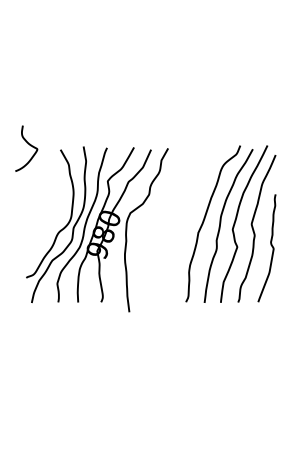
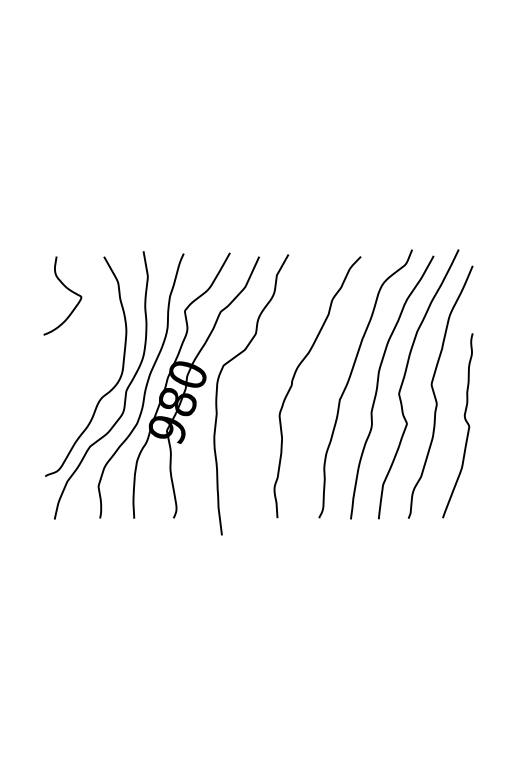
curve: (29, 145) -> (67, 290), moved
curve: (171, 223) -> (294, 383), added

